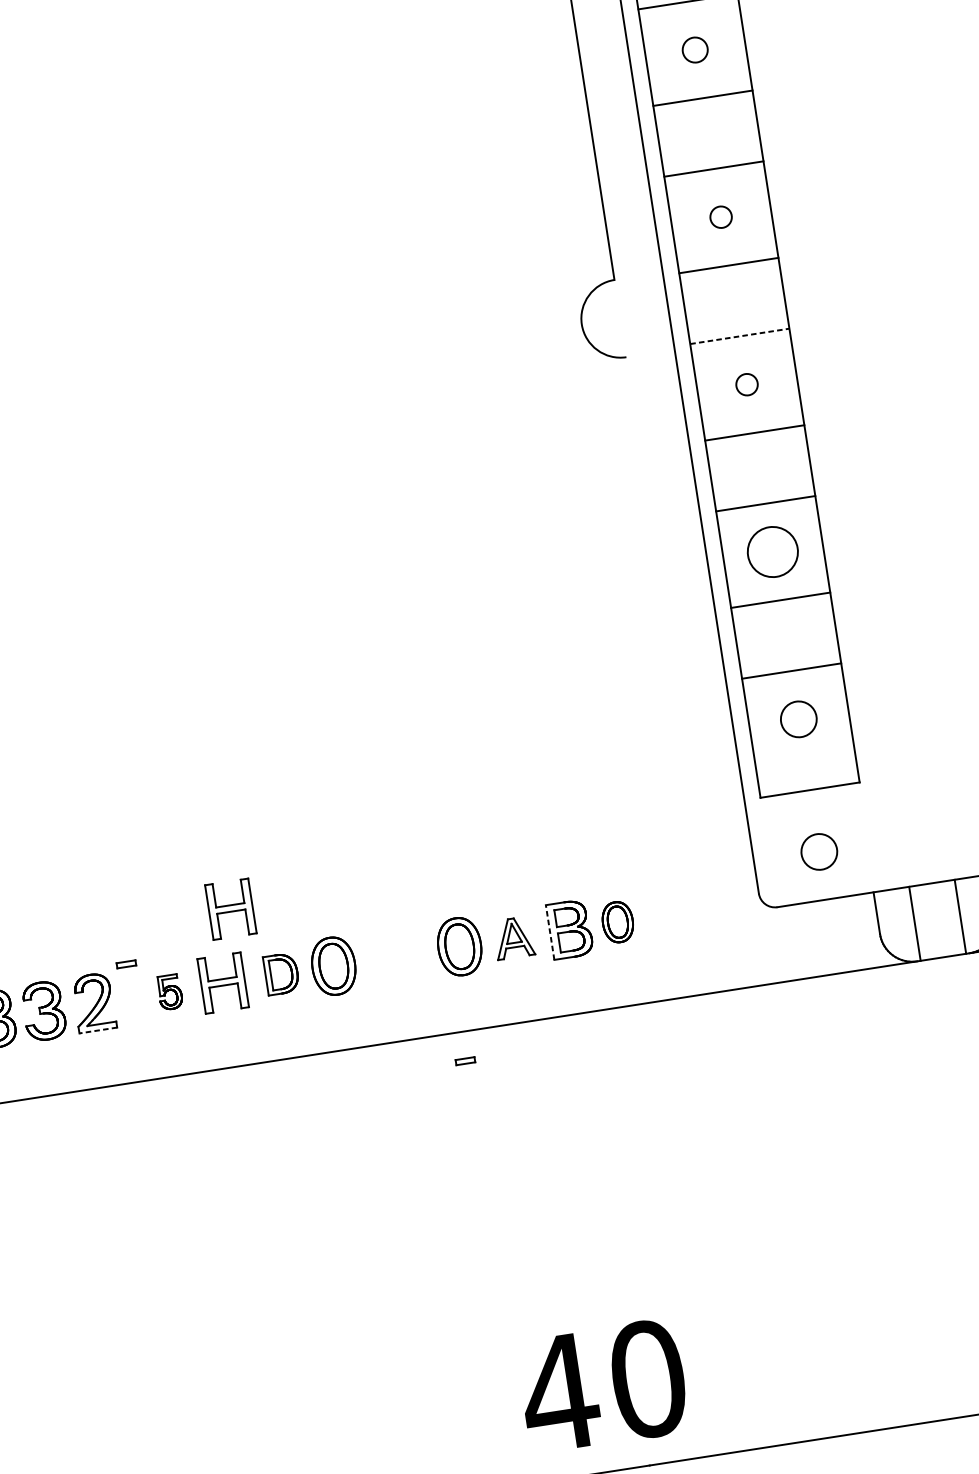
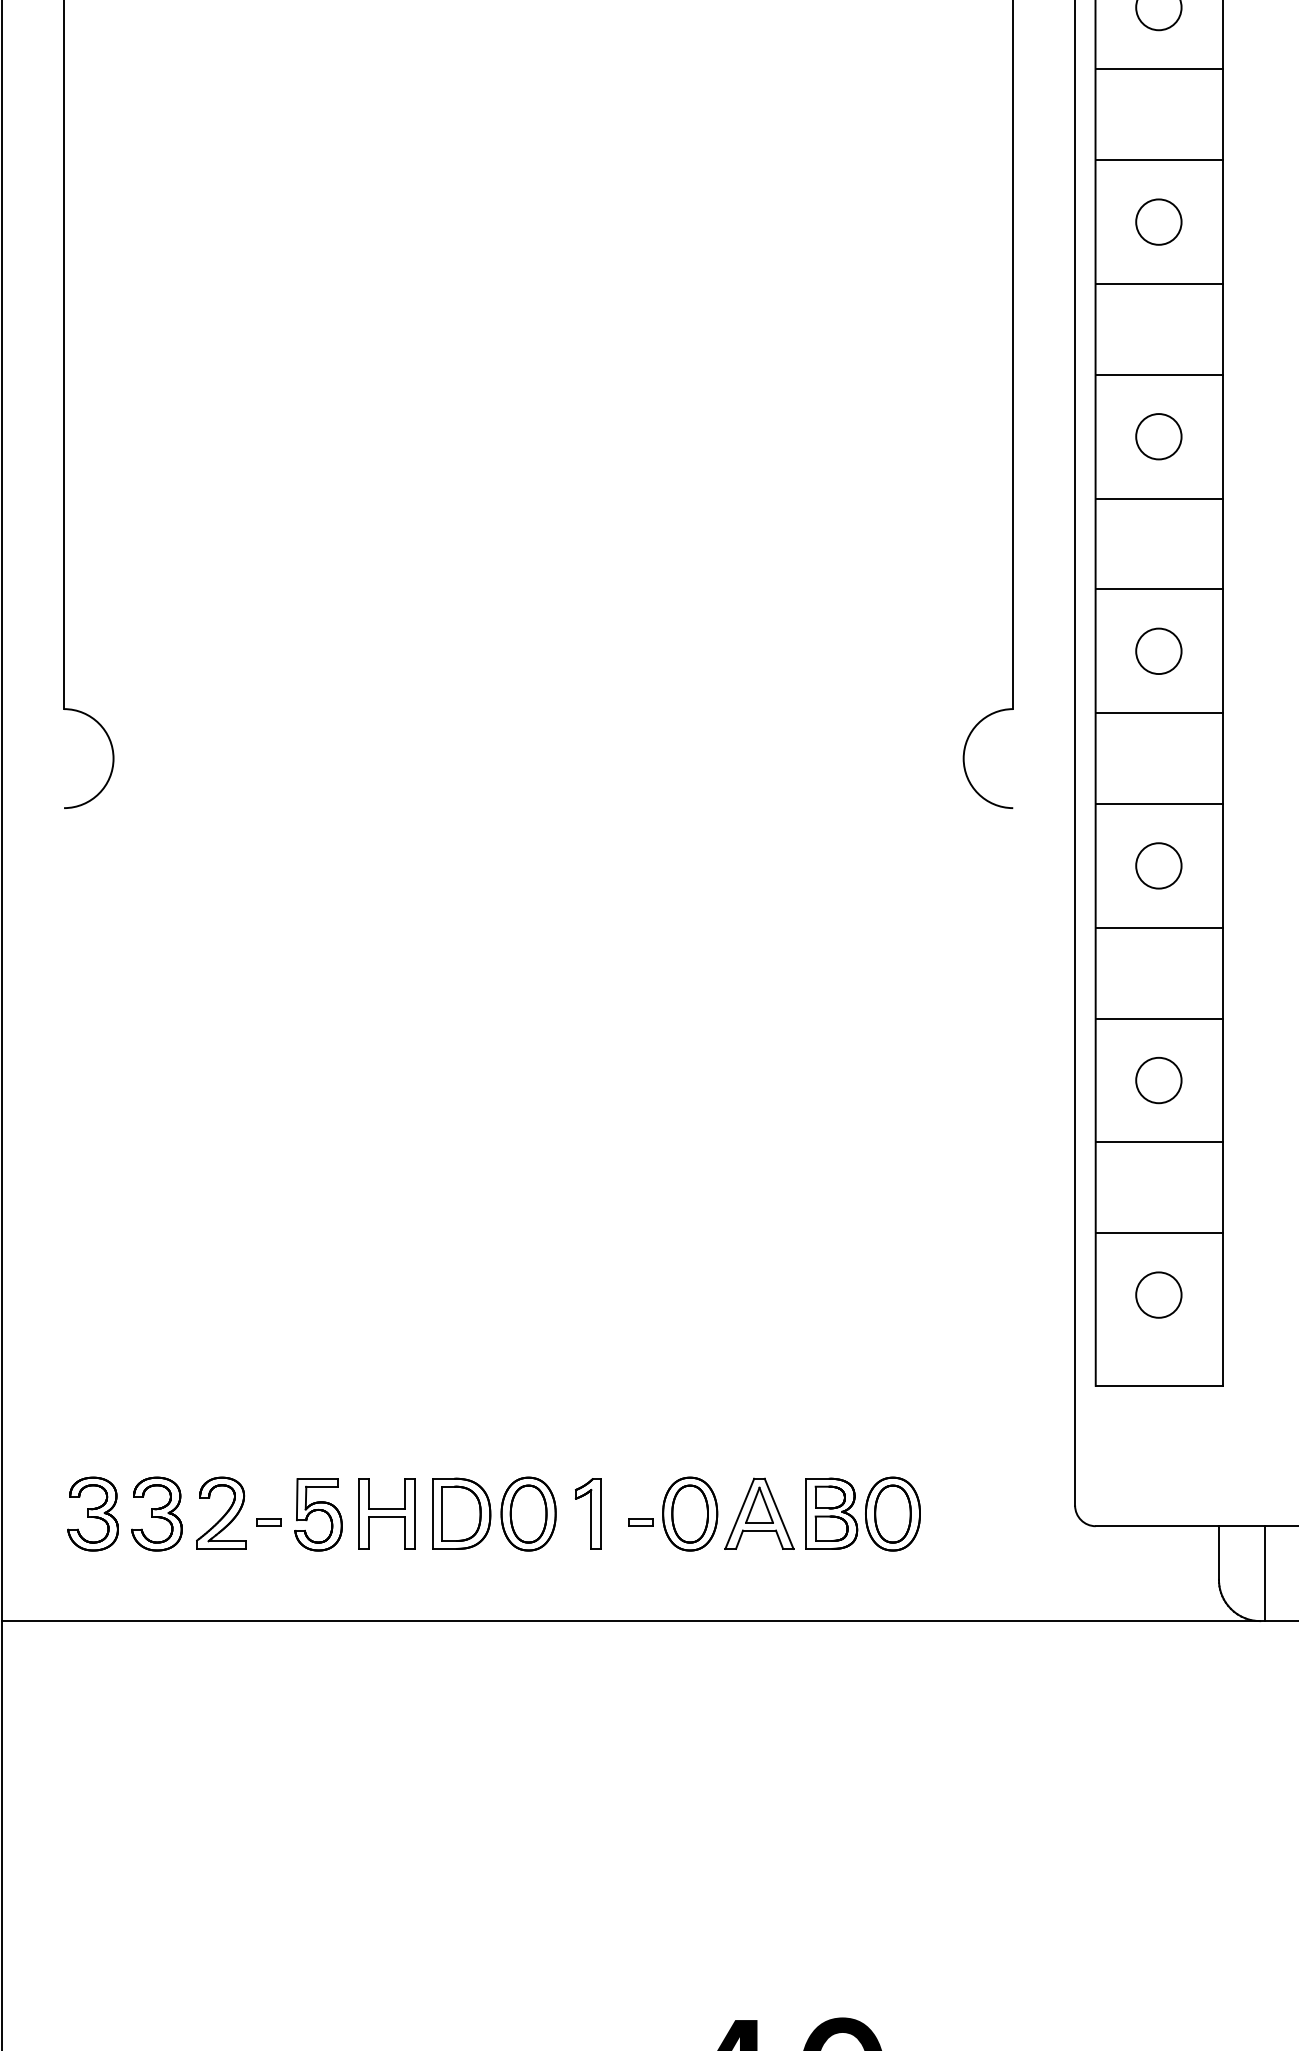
circle: (694, 49) -> (1158, 436), size x1.43
circle: (720, 216) -> (1158, 650), size x1.67
line: (740, 336) -> (1159, 804), dashed -> solid
circle: (746, 384) -> (1158, 865), size x1.67
circle: (772, 552) -> (1158, 1080), size x0.71
circle: (818, 851) -> (1158, 1464), removed
part: (230, 909) -> (410, 1422), removed
part: (617, 921) -> (892, 1513), size x1.43
line: (550, 932) -> (806, 1513), dashed -> solid
part: (513, 937) -> (759, 1513), size x1.43
part: (380, 958) -> (588, 1513), added
part: (125, 964) -> (268, 1522), moved
part: (281, 973) -> (461, 1513), size x1.43
part: (169, 991) -> (318, 1514), size x1.67
line: (97, 1030) -> (220, 1548), dashed -> solid
part: (464, 1061) -> (640, 1522), moved

